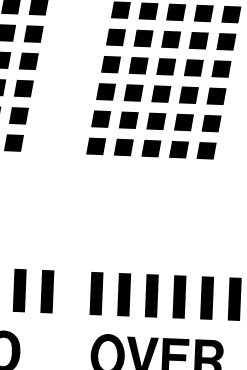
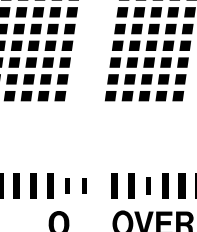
part: (19, 289) -> (67, 185), size x0.6
part: (47, 290) -> (84, 185), size x0.6
part: (152, 294) -> (148, 185), size x0.7

